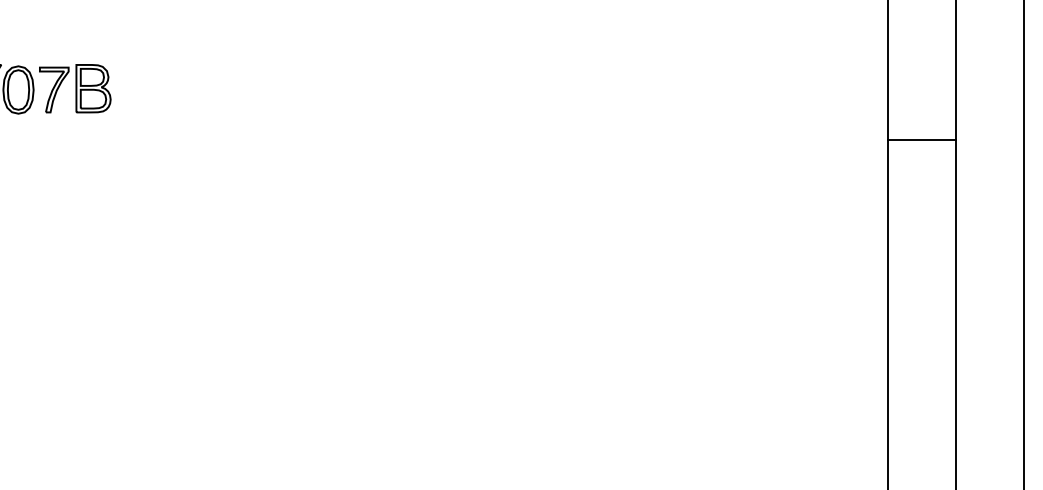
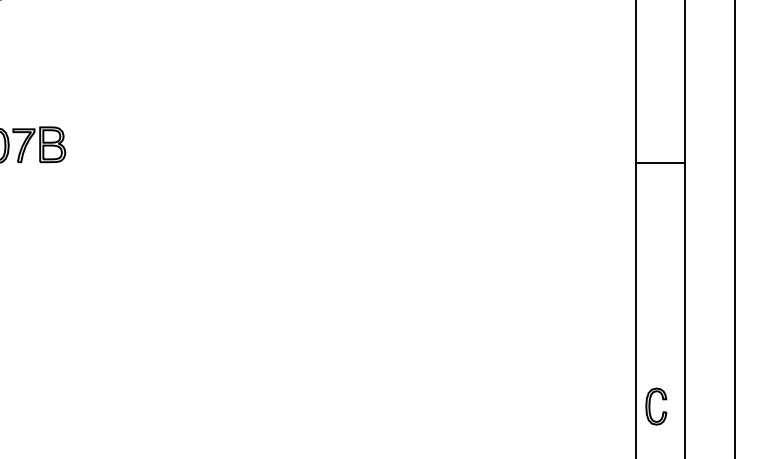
line: (922, 140) -> (660, 162), moved
part: (916, 445) -> (656, 406), added

